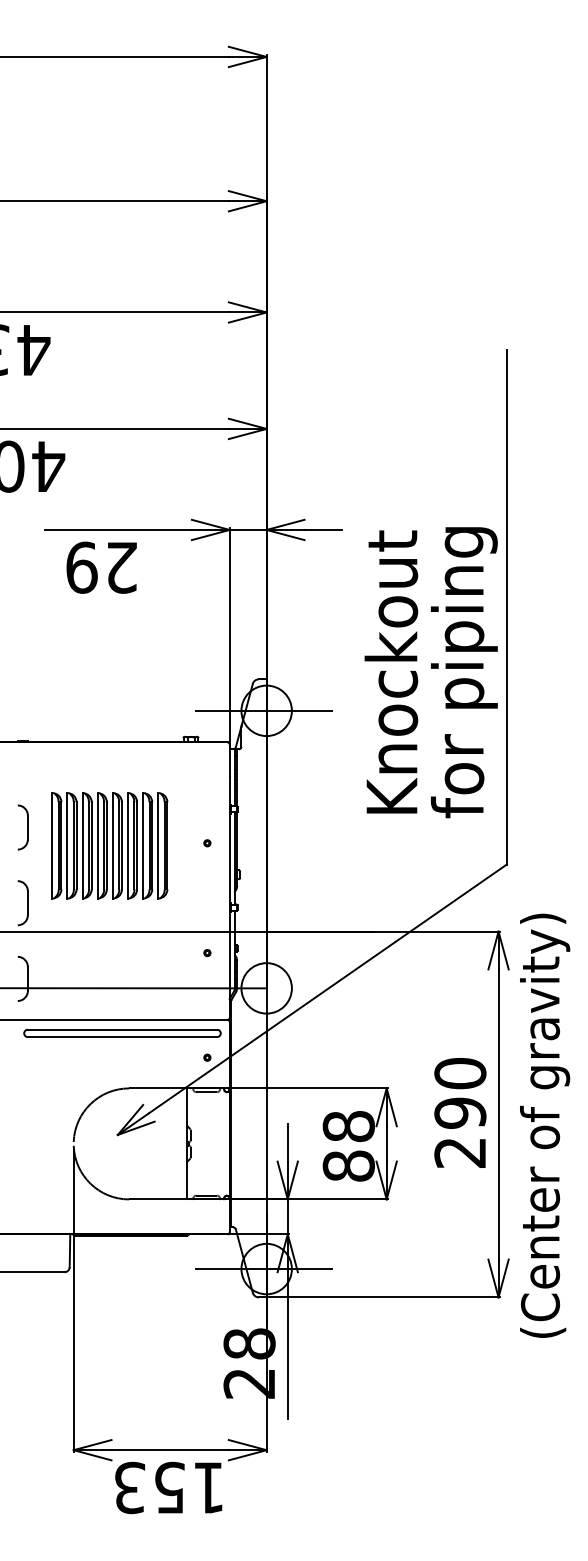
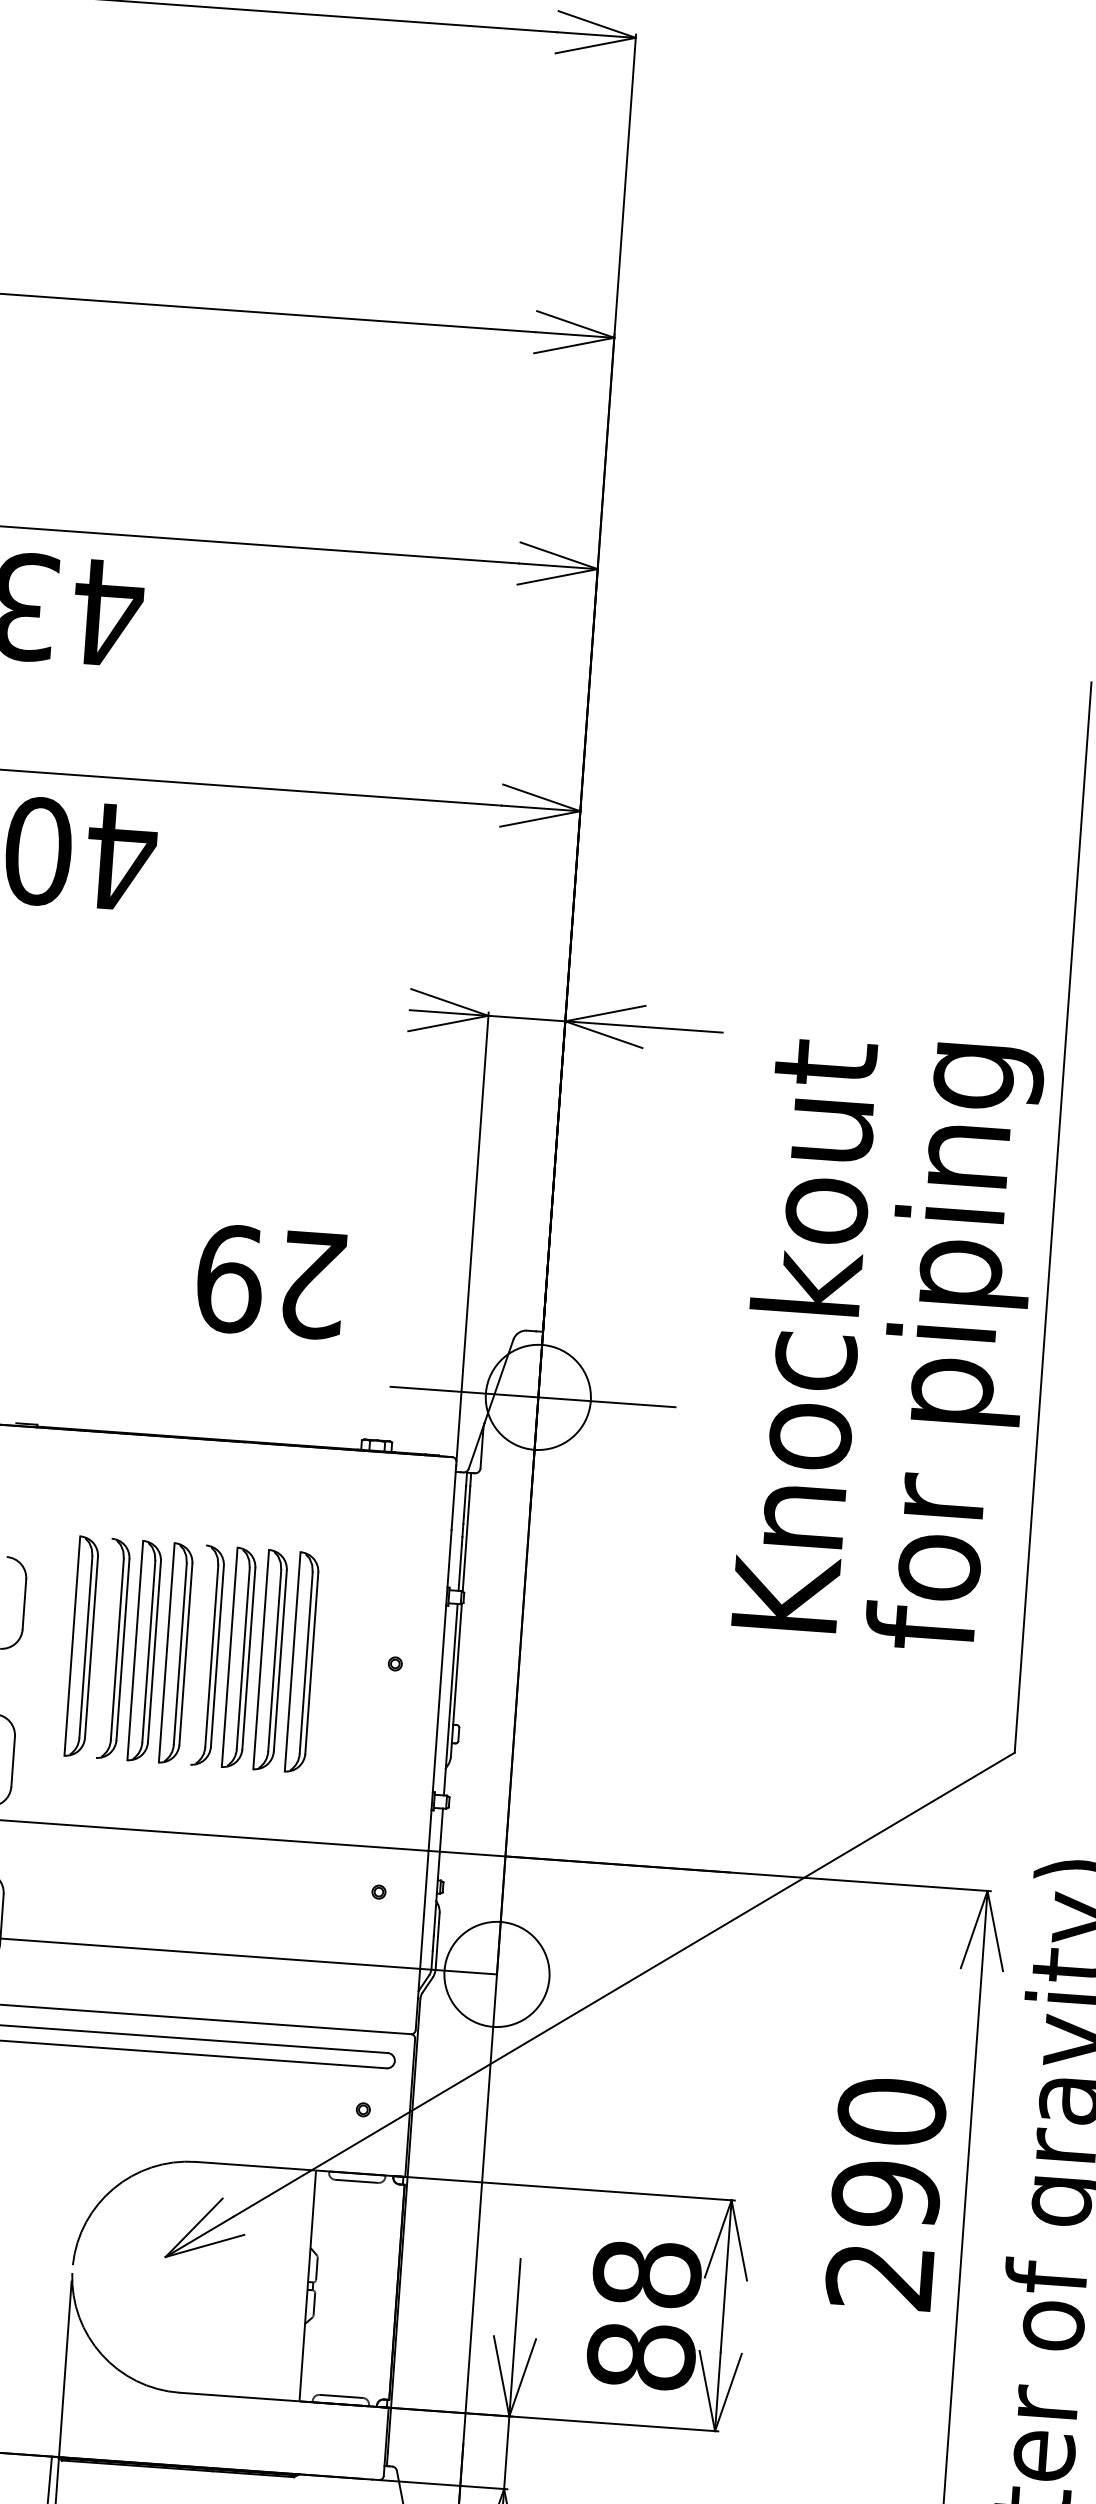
line: (117, 529) -> (255, 998), removed
text: (101, 567) -> (270, 1281), moved
line: (67, 845) -> (104, 1647), removed
line: (112, 845) -> (197, 1654), removed
text: (460, 1112) -> (886, 2192), moved

